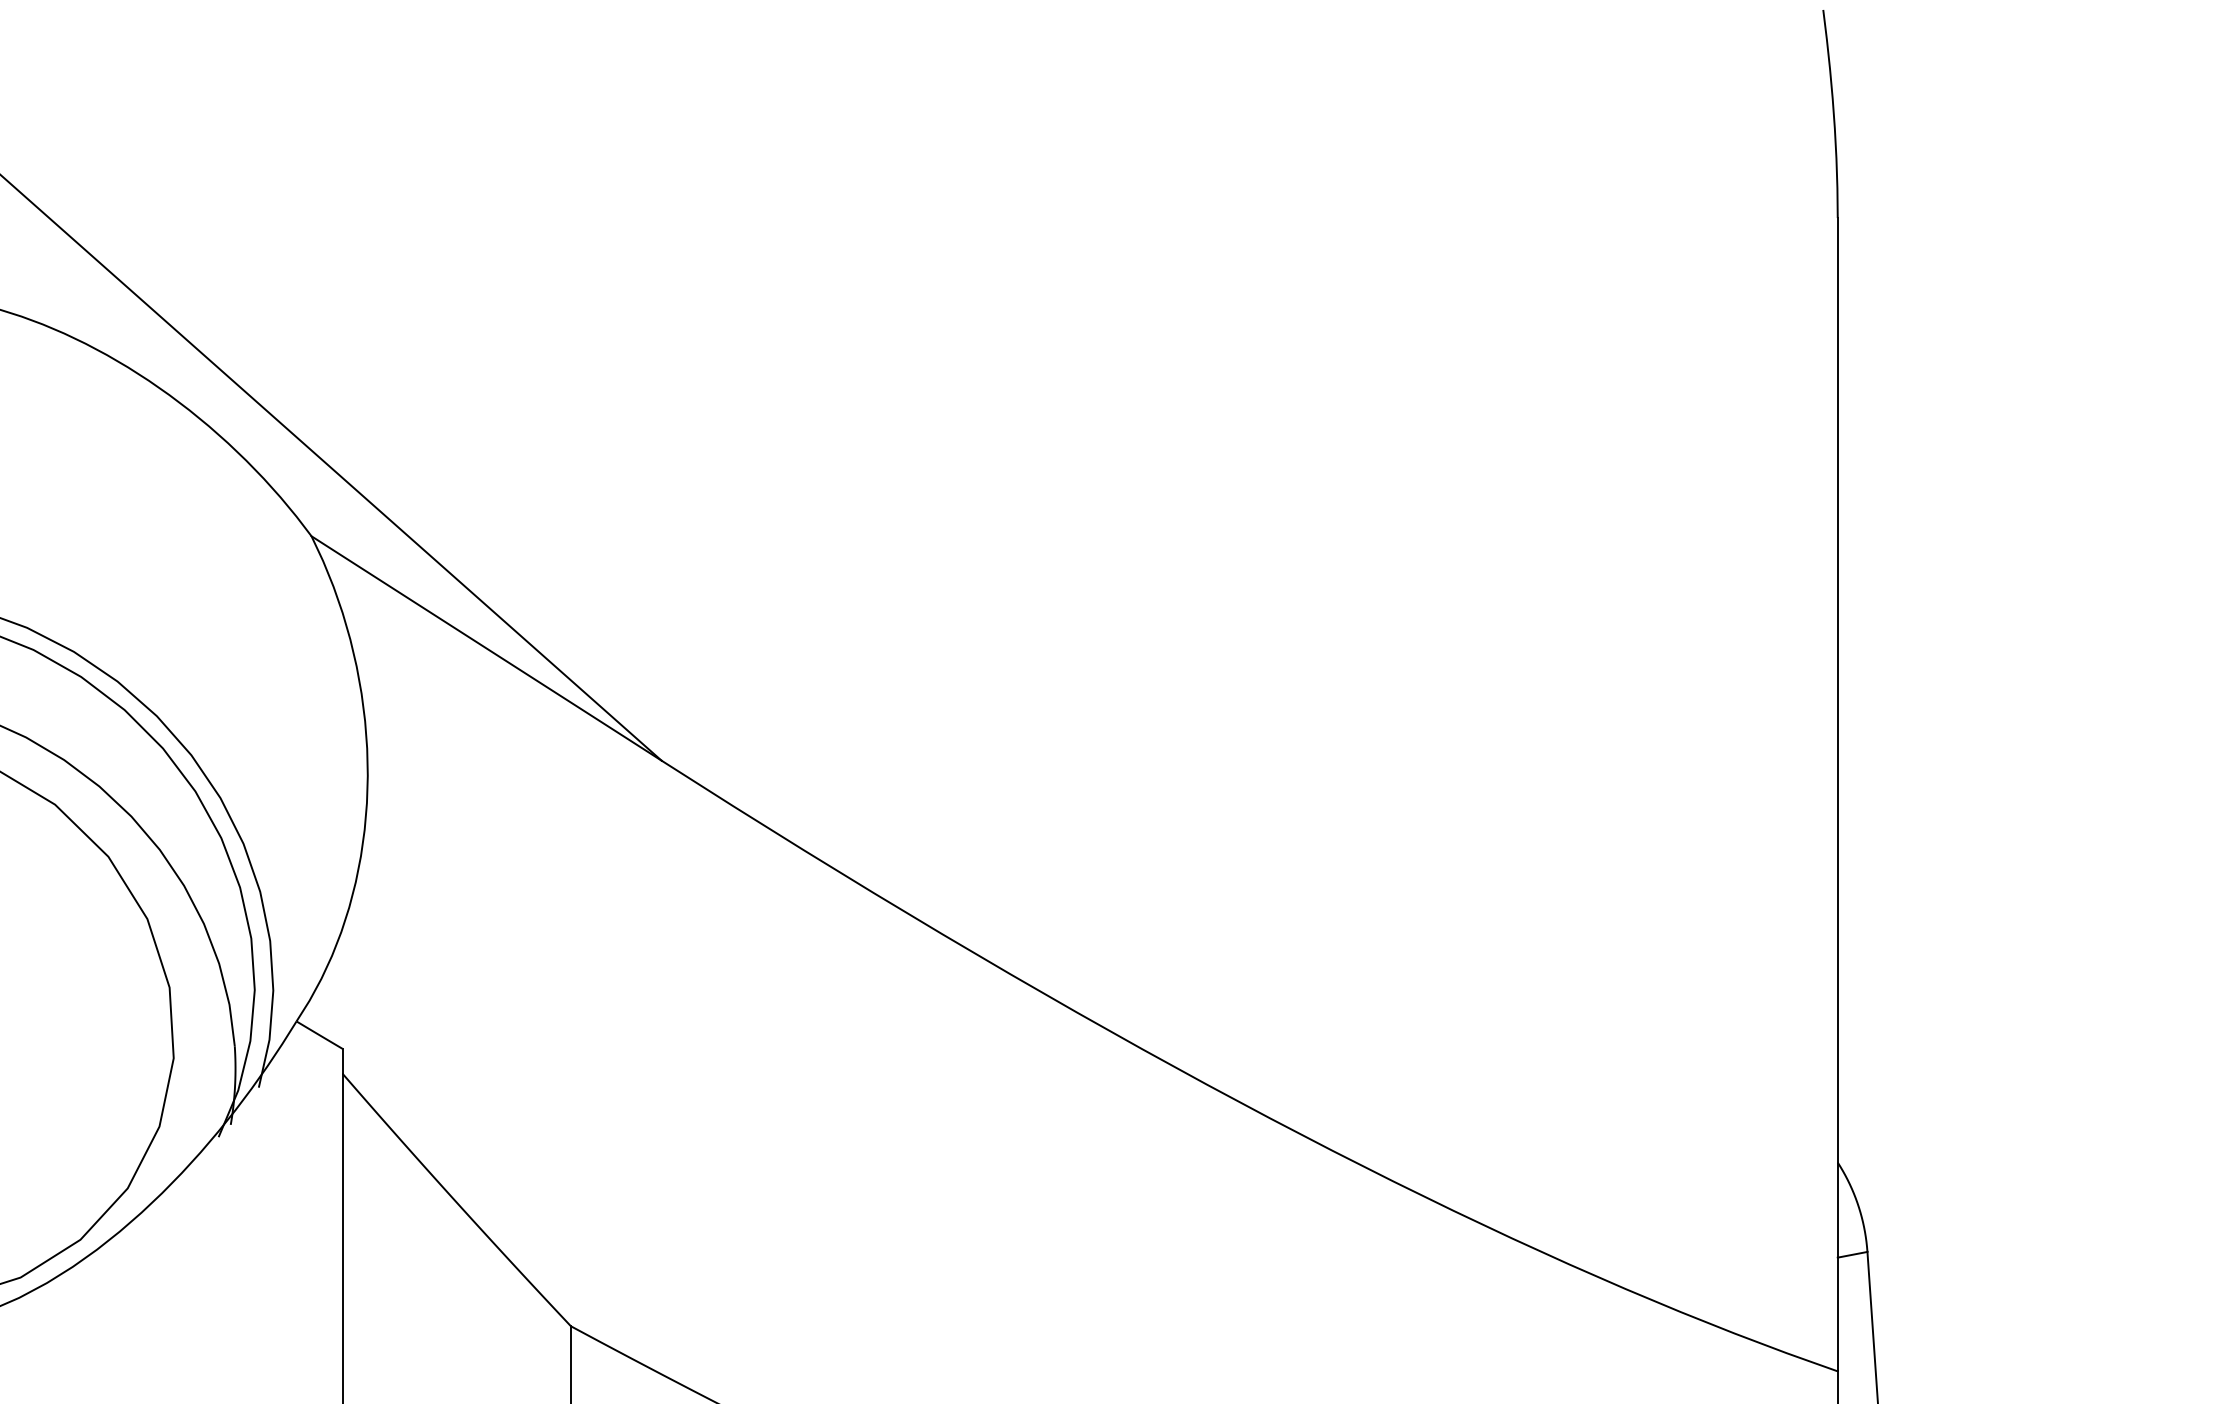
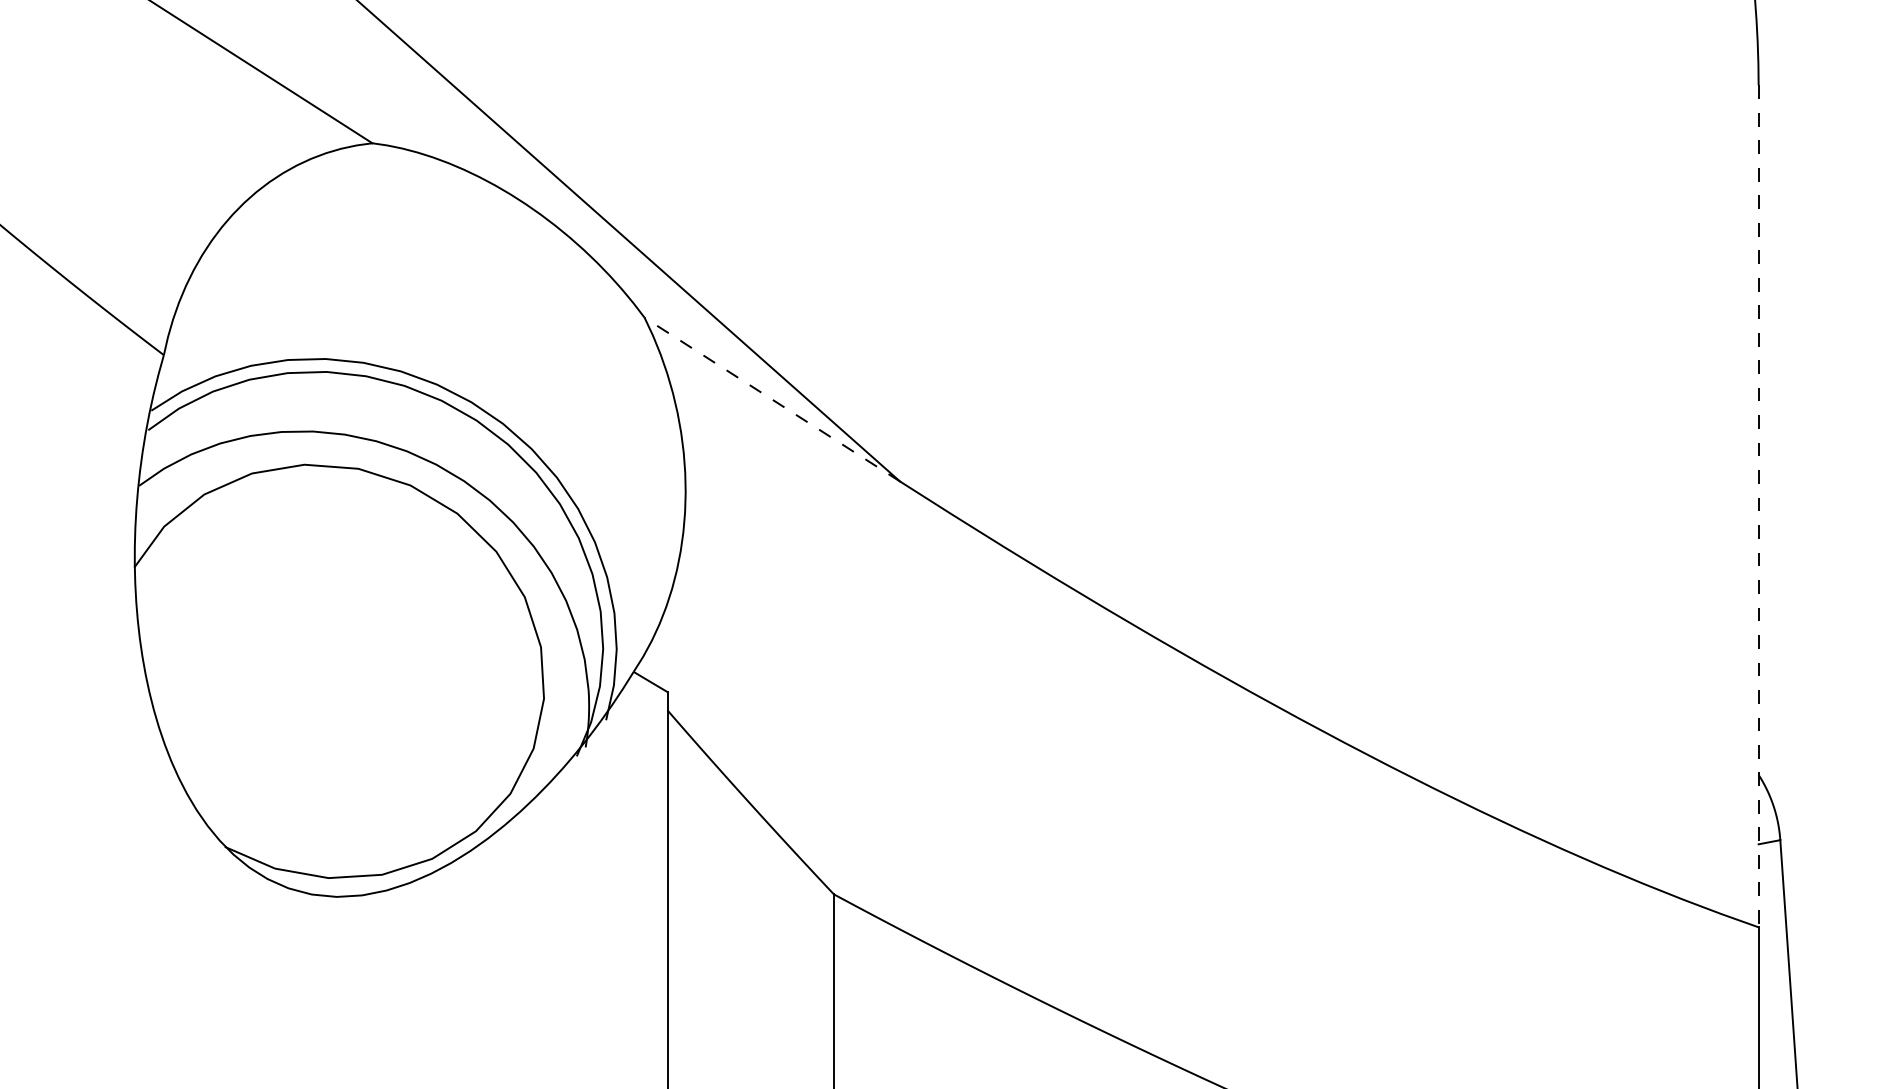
line: (486, 648) -> (772, 399), solid -> dashed
line: (1837, 794) -> (1758, 506), solid -> dashed

